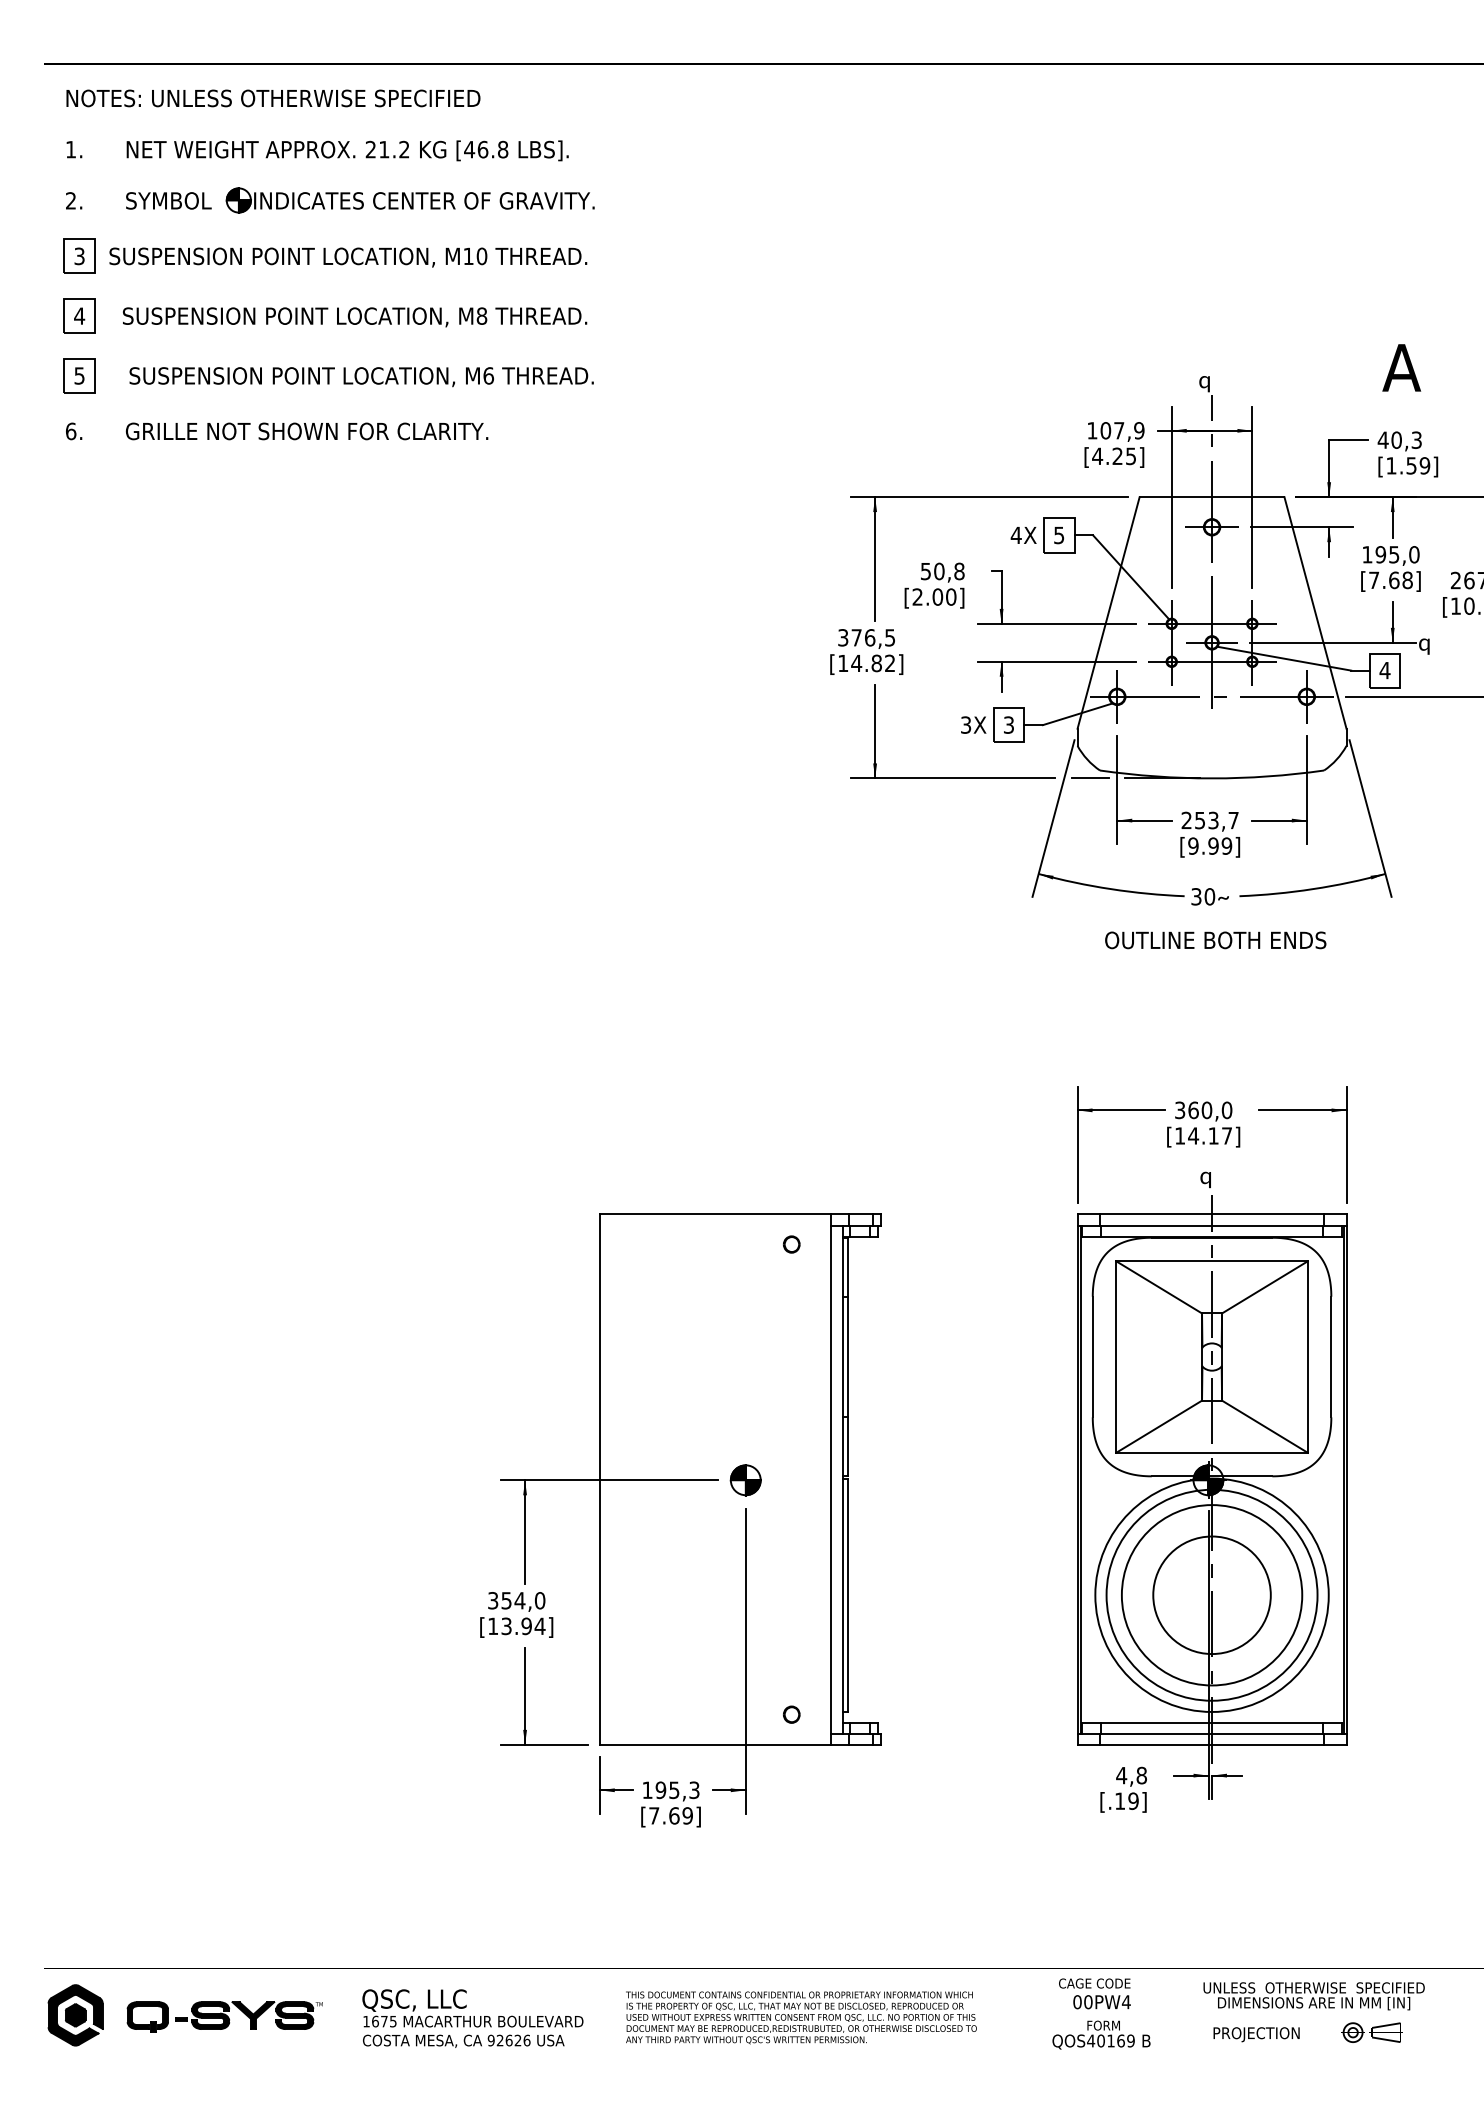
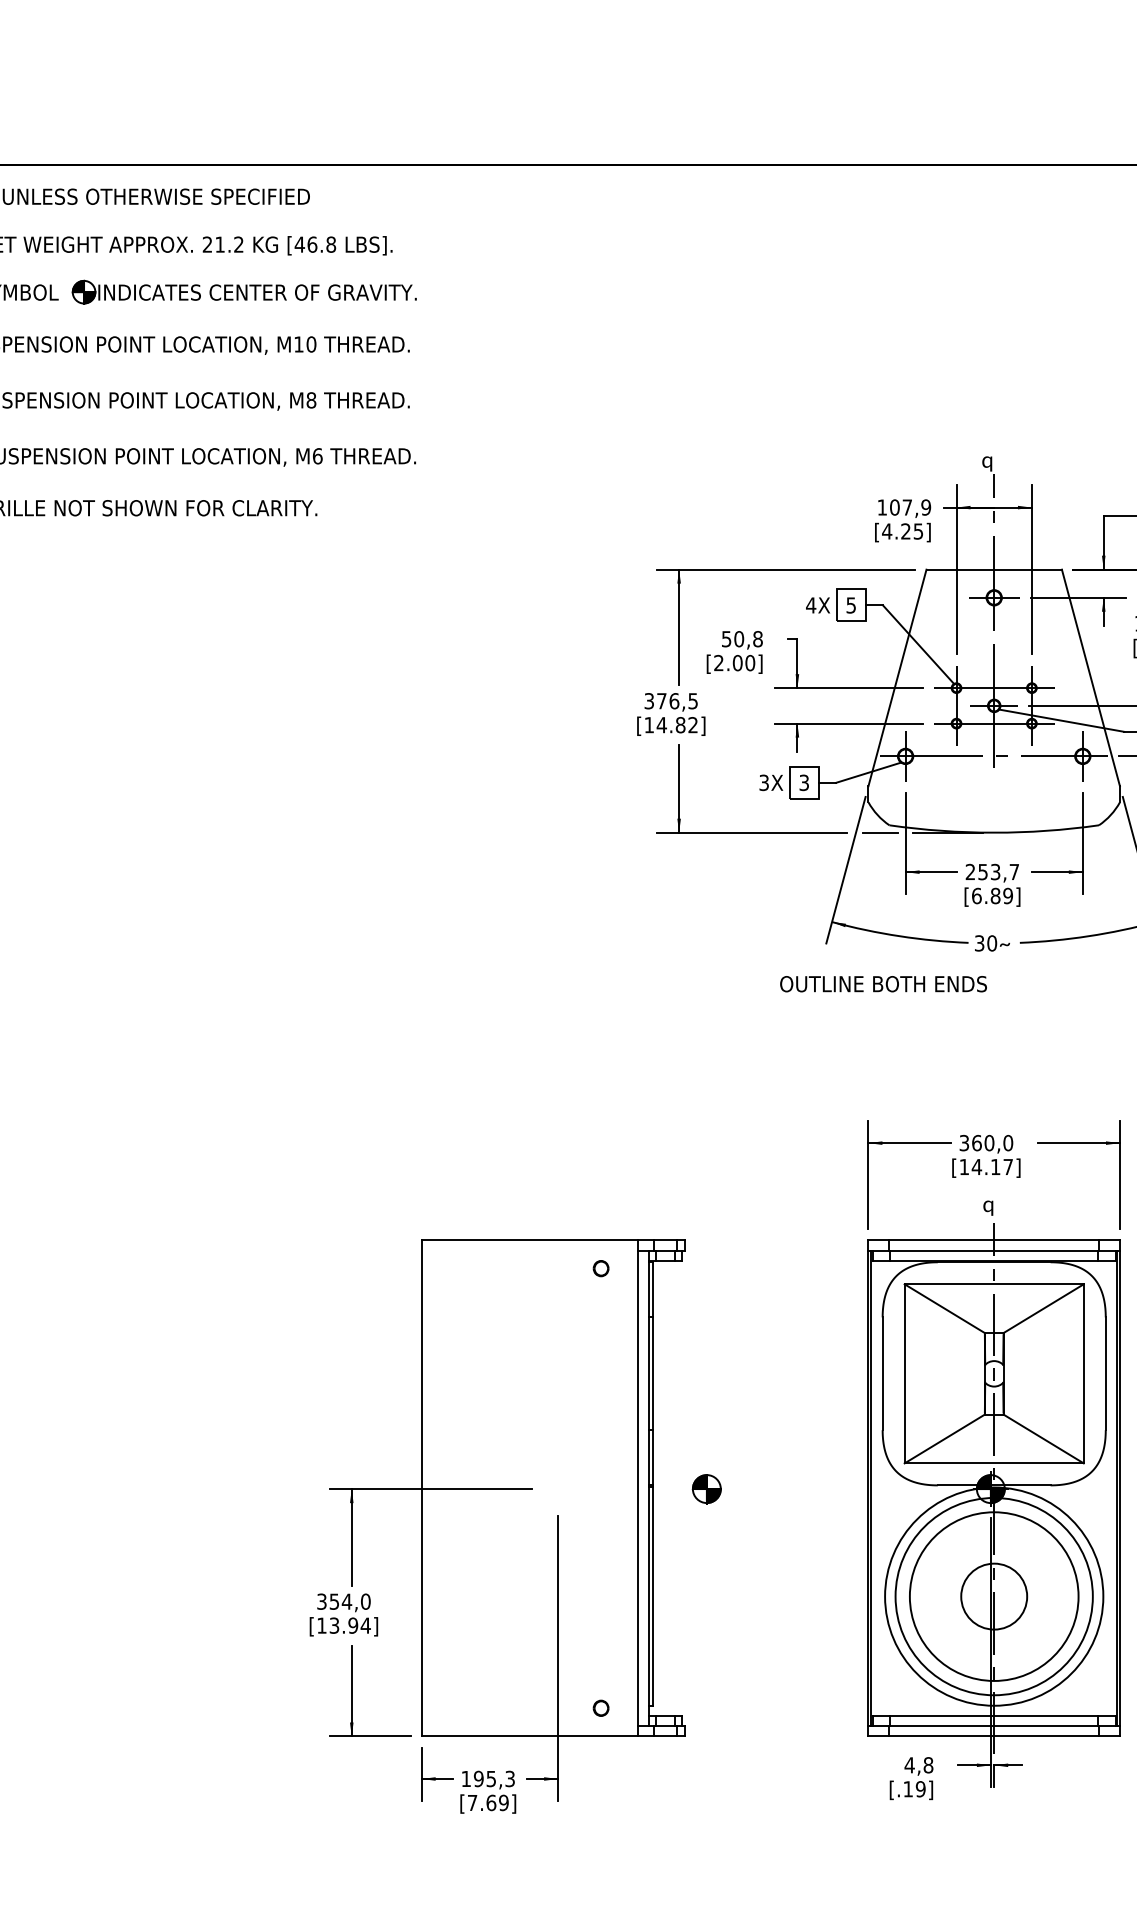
text: (1203, 845) -> (986, 895), [9.99] -> [6.89]
text: (1215, 940) -> (883, 984), moved
part: (745, 1480) -> (706, 1489), moved
circle: (1211, 1595) -> (993, 1596), size x0.6

